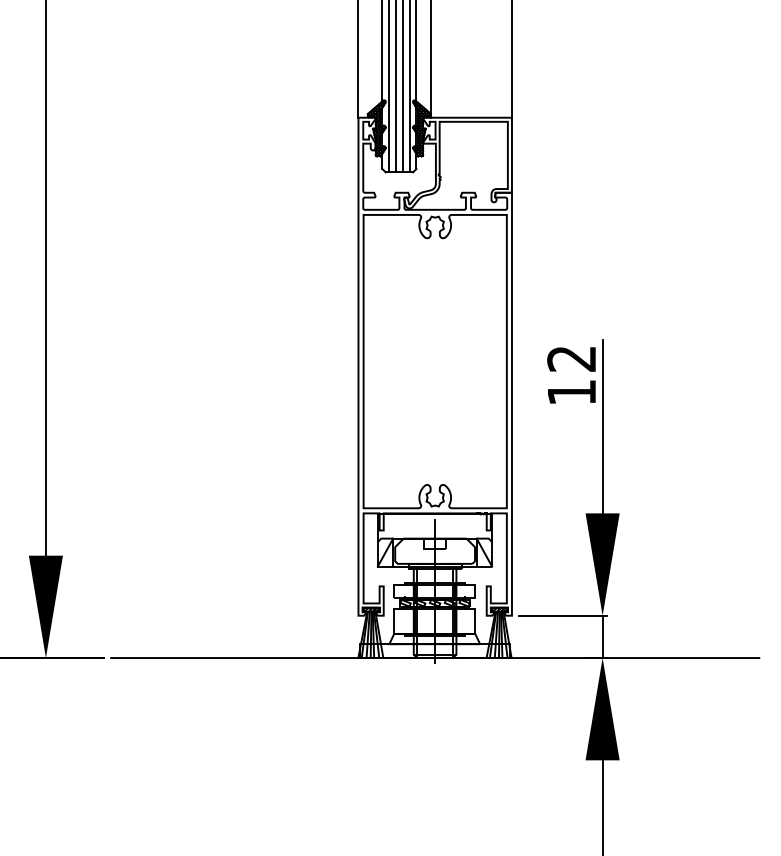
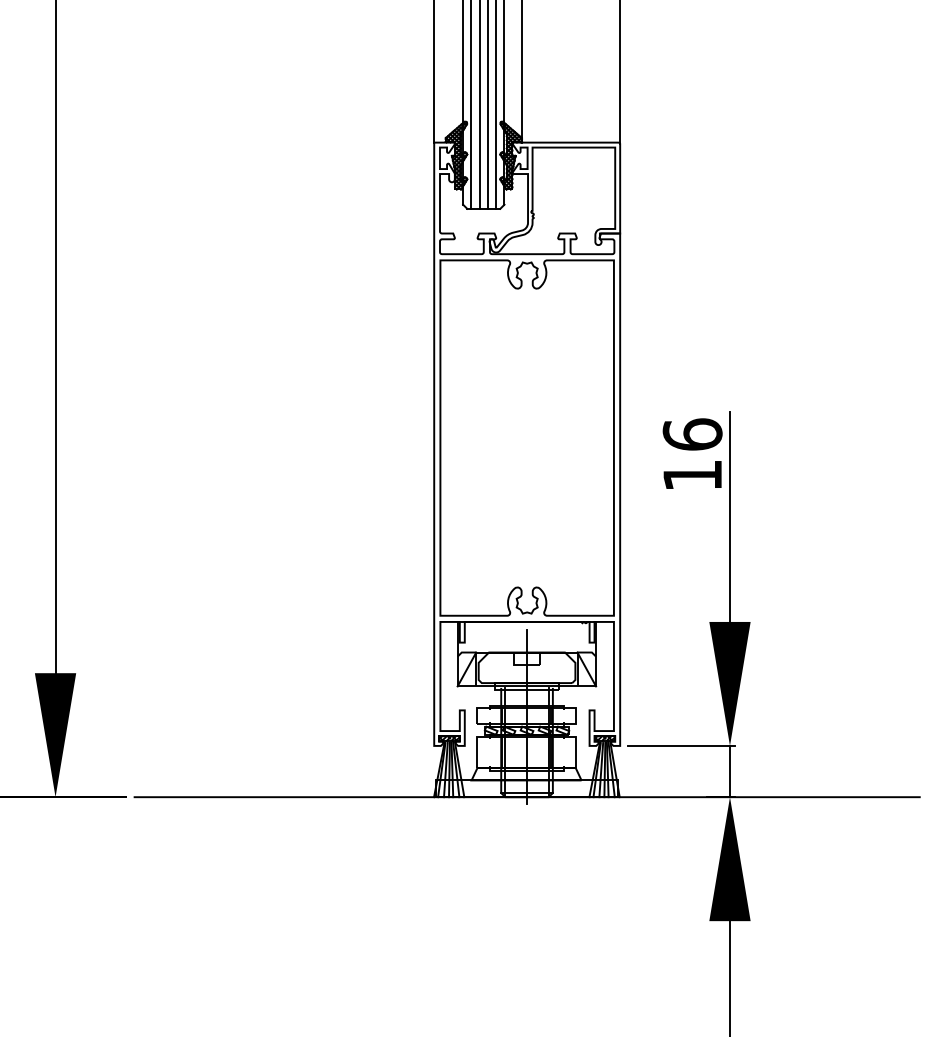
text: (571, 358) -> (692, 434), 12 -> 16

